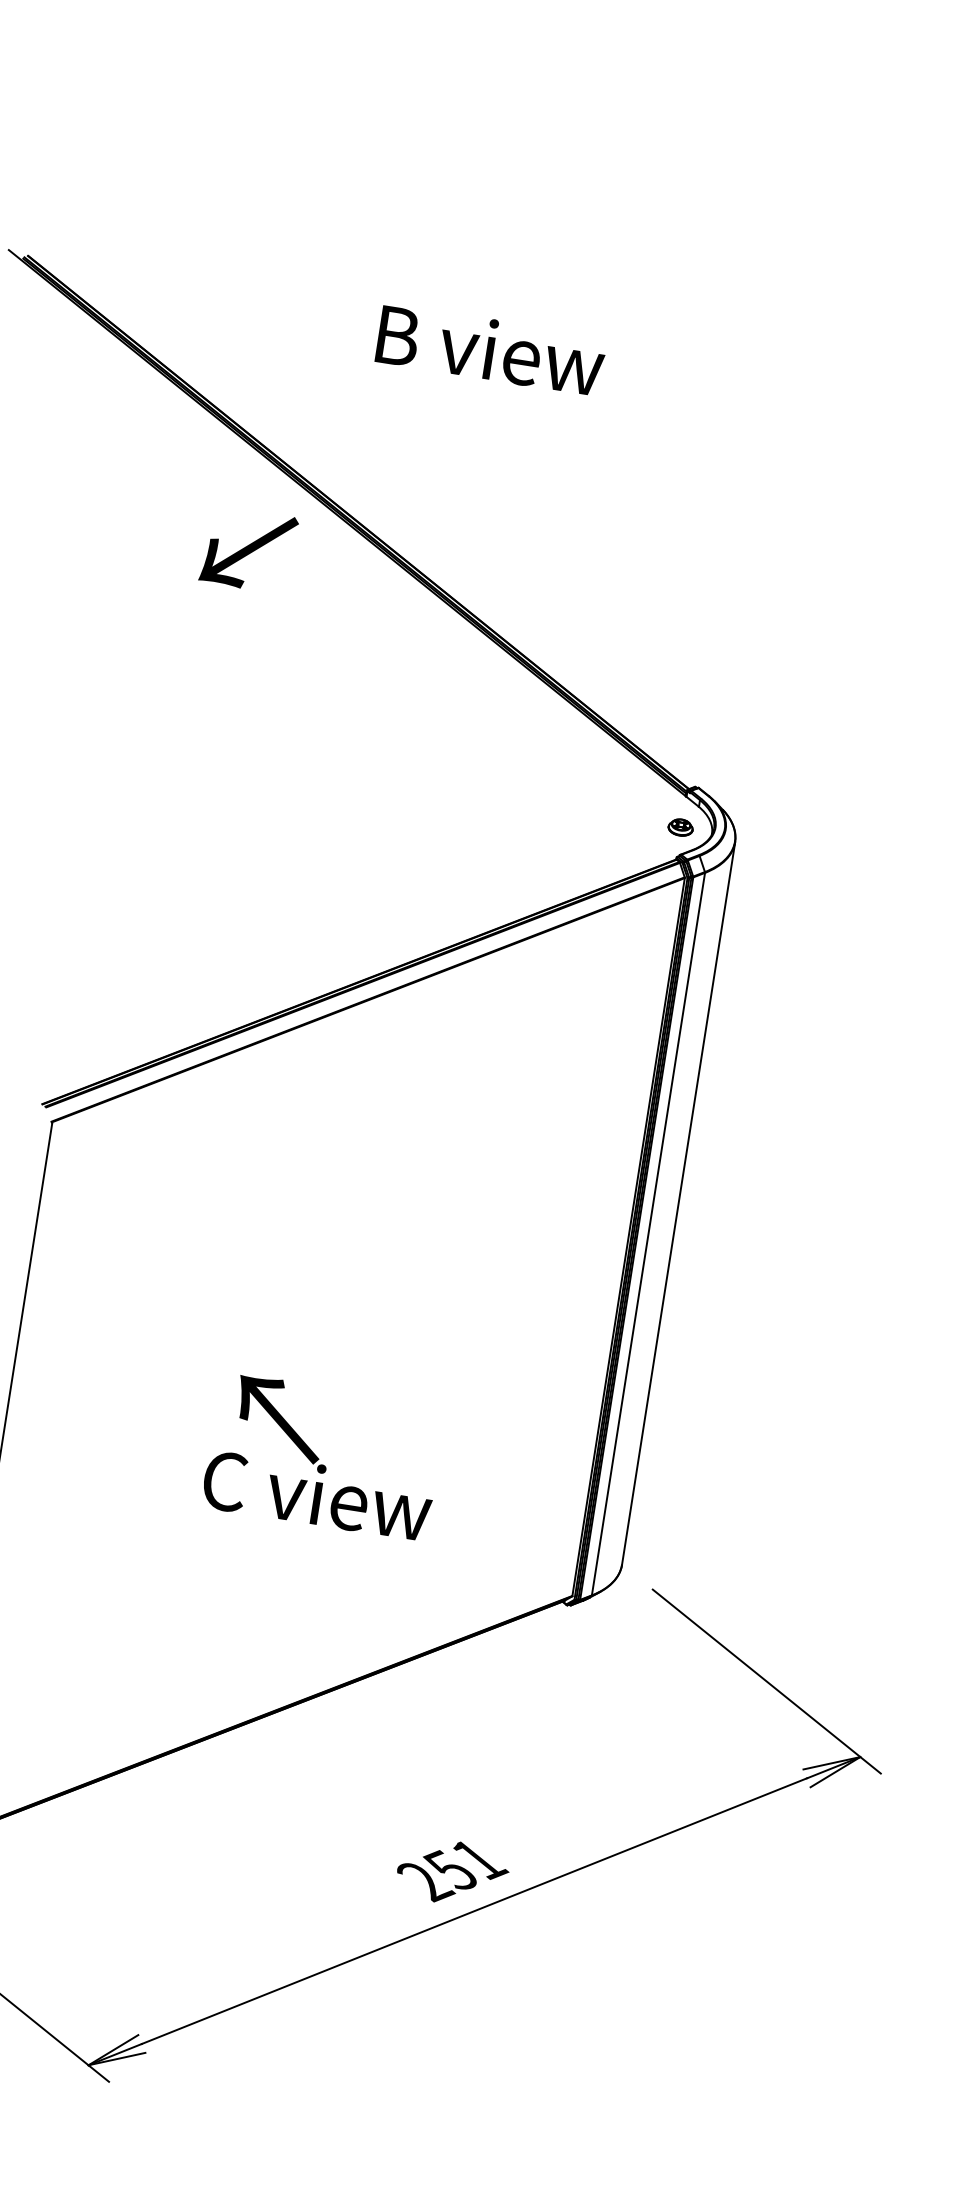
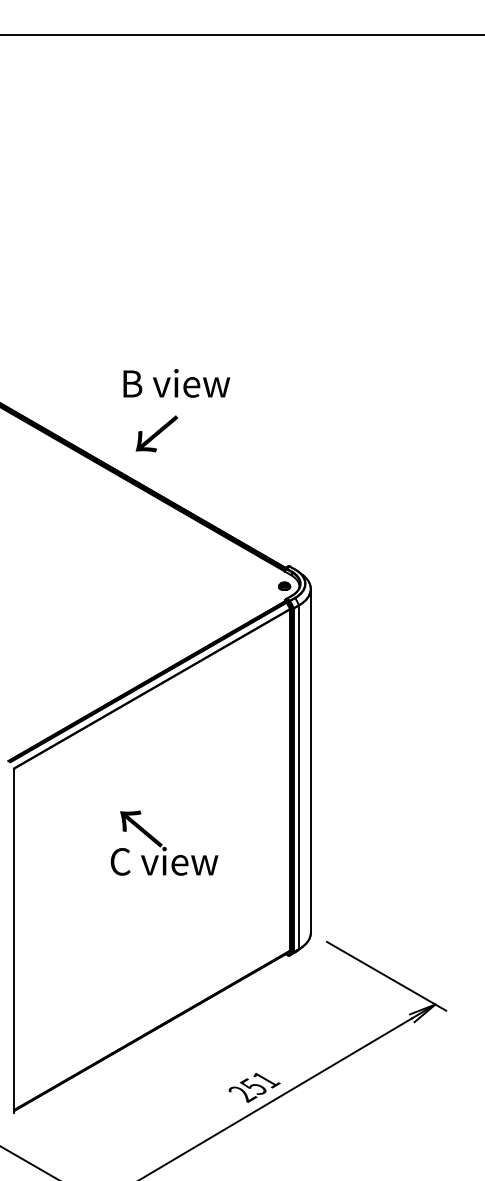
text: (490, 349) -> (176, 383), moved
text: (247, 549) -> (156, 433), moved
text: (323, 1455) -> (164, 842), moved

